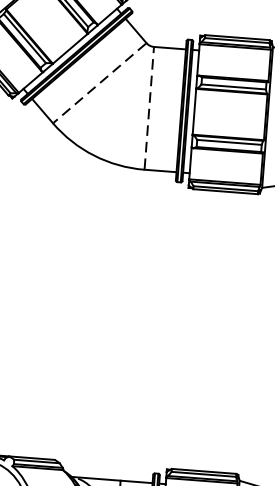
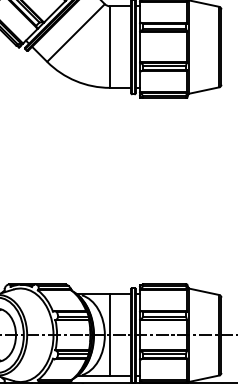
line: (98, 83) -> (75, 33), dashed -> solid
line: (150, 107) -> (110, 46), dashed -> solid

